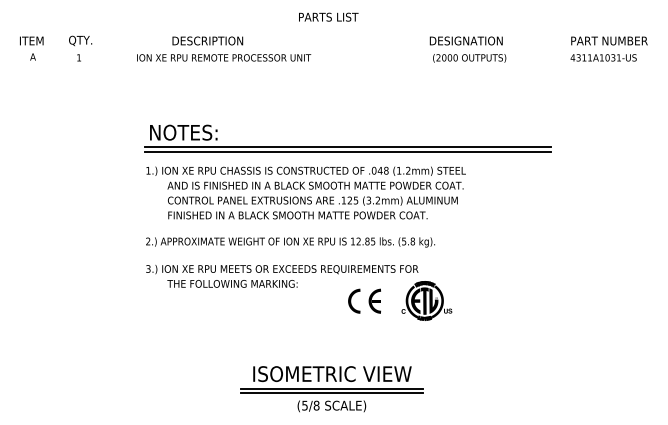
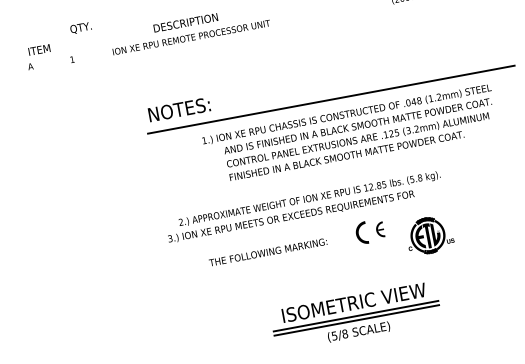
text: (31, 40) -> (39, 49), moved
text: (80, 40) -> (80, 27), moved
text: (224, 57) -> (191, 37), moved
line: (348, 147) -> (330, 95), removed
text: (305, 192) -> (349, 133), moved
text: (290, 242) -> (309, 199), moved
text: (232, 283) -> (268, 251), moved
part: (374, 300) -> (379, 229), size x0.7
part: (426, 300) -> (429, 235), moved

